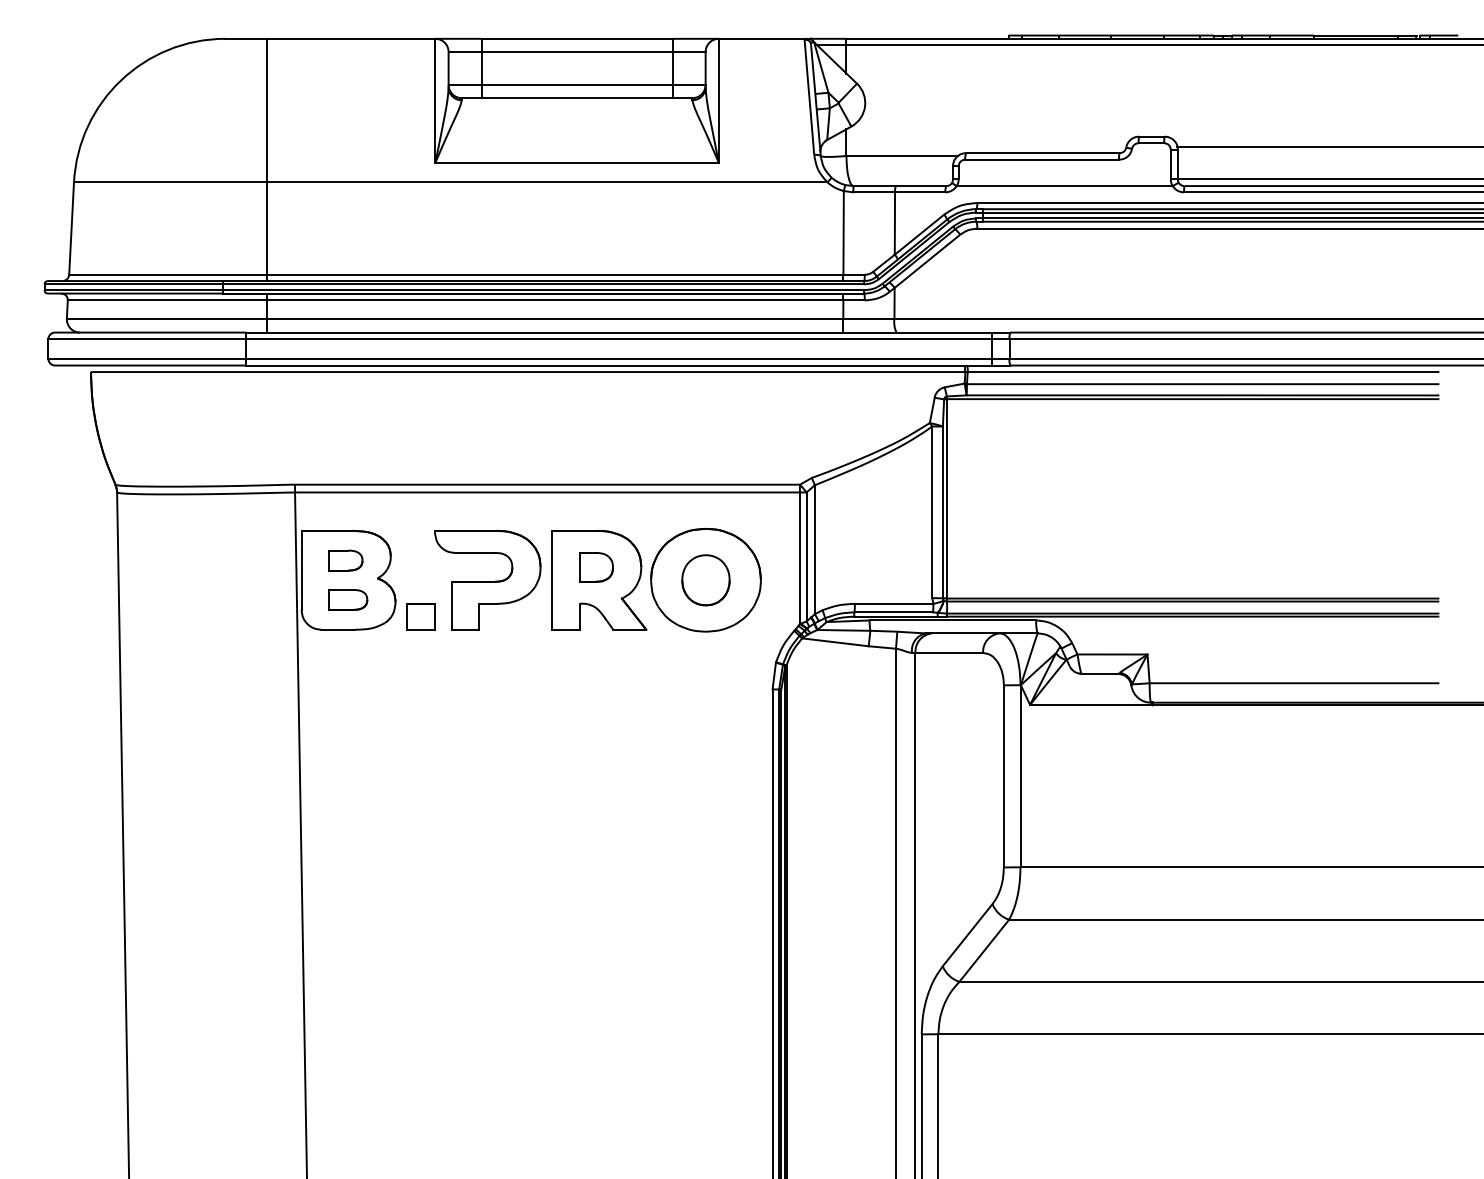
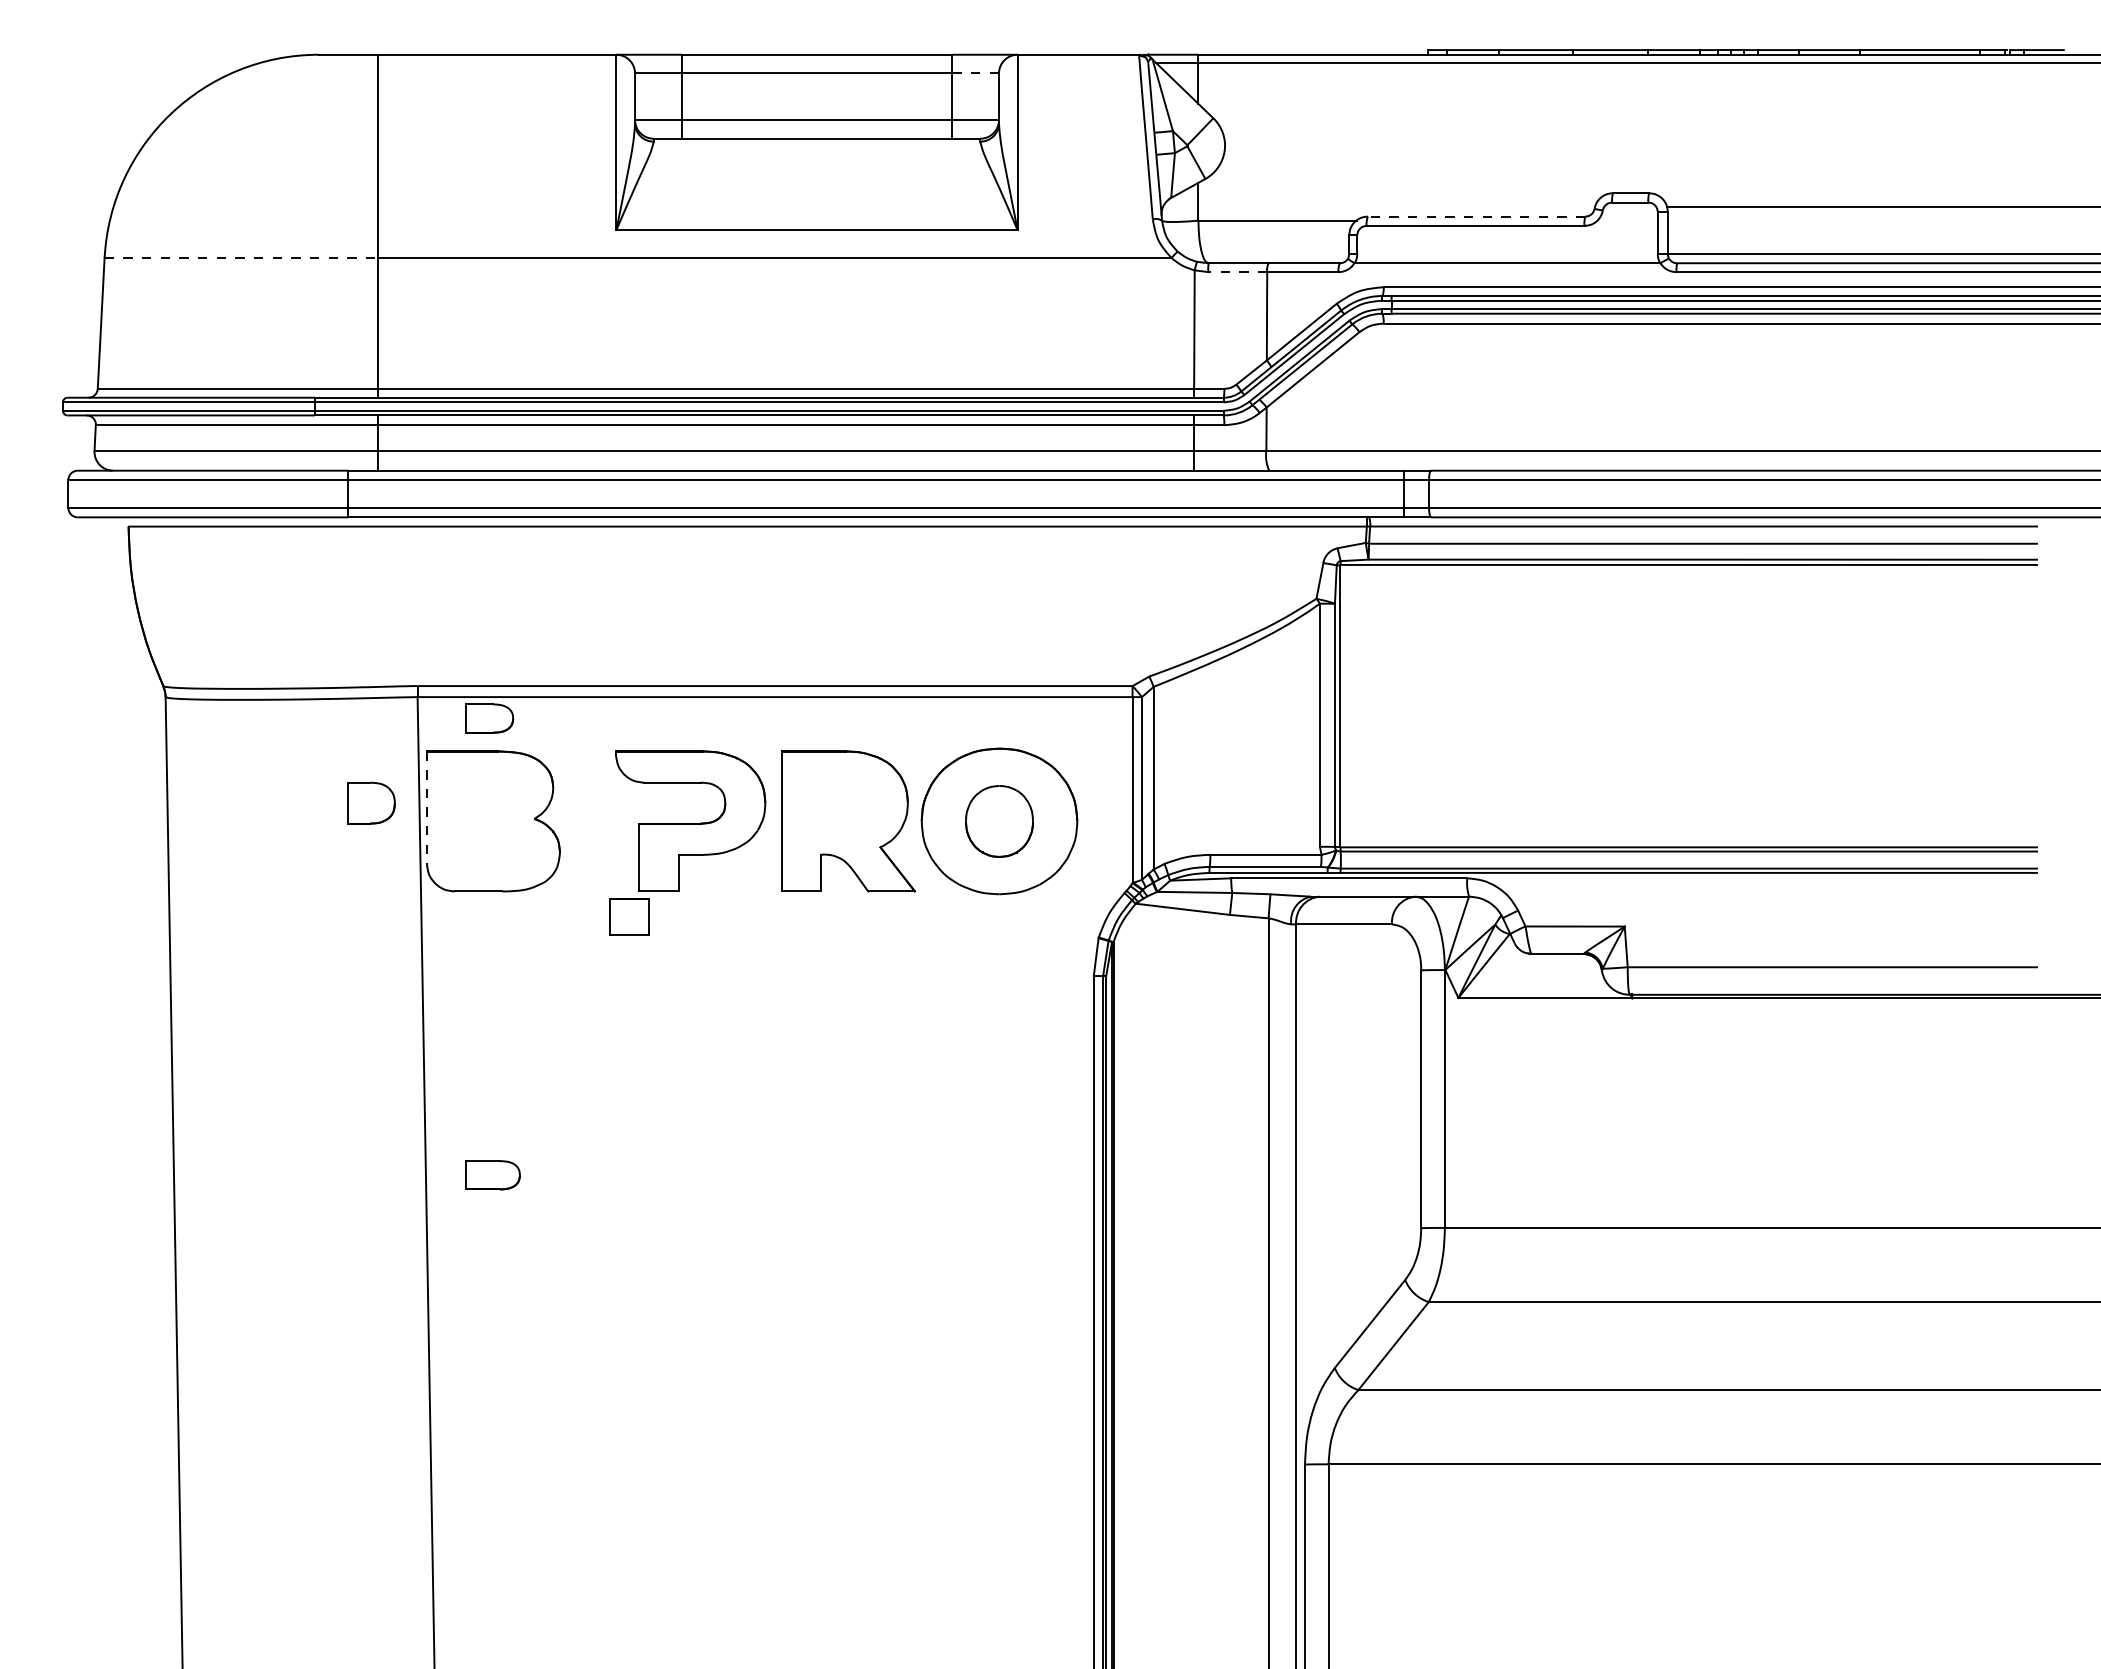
line: (689, 52) -> (976, 73), solid -> dashed
line: (1042, 153) -> (1476, 216), solid -> dashed
line: (170, 182) -> (241, 258), solid -> dashed
line: (874, 192) -> (1237, 272), solid -> dashed
part: (345, 560) -> (489, 718), moved
part: (596, 566) -> (371, 802), moved
line: (301, 571) -> (426, 808), solid -> dashed
part: (347, 600) -> (492, 1175), moved
part: (421, 616) -> (629, 916), moved

